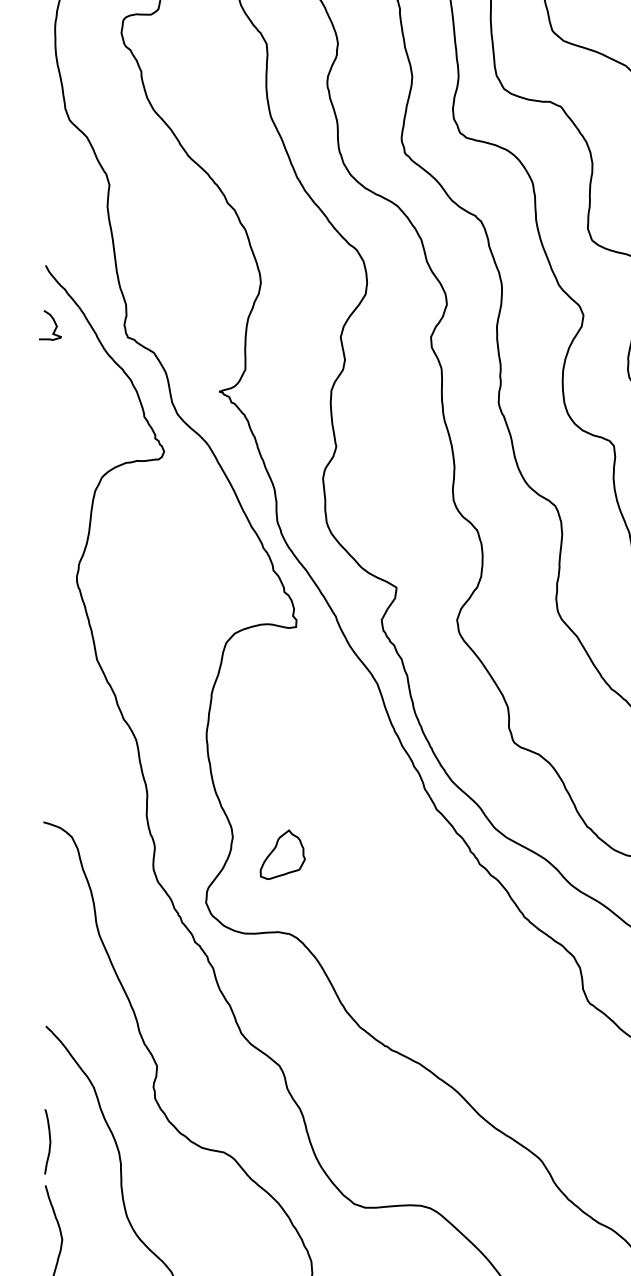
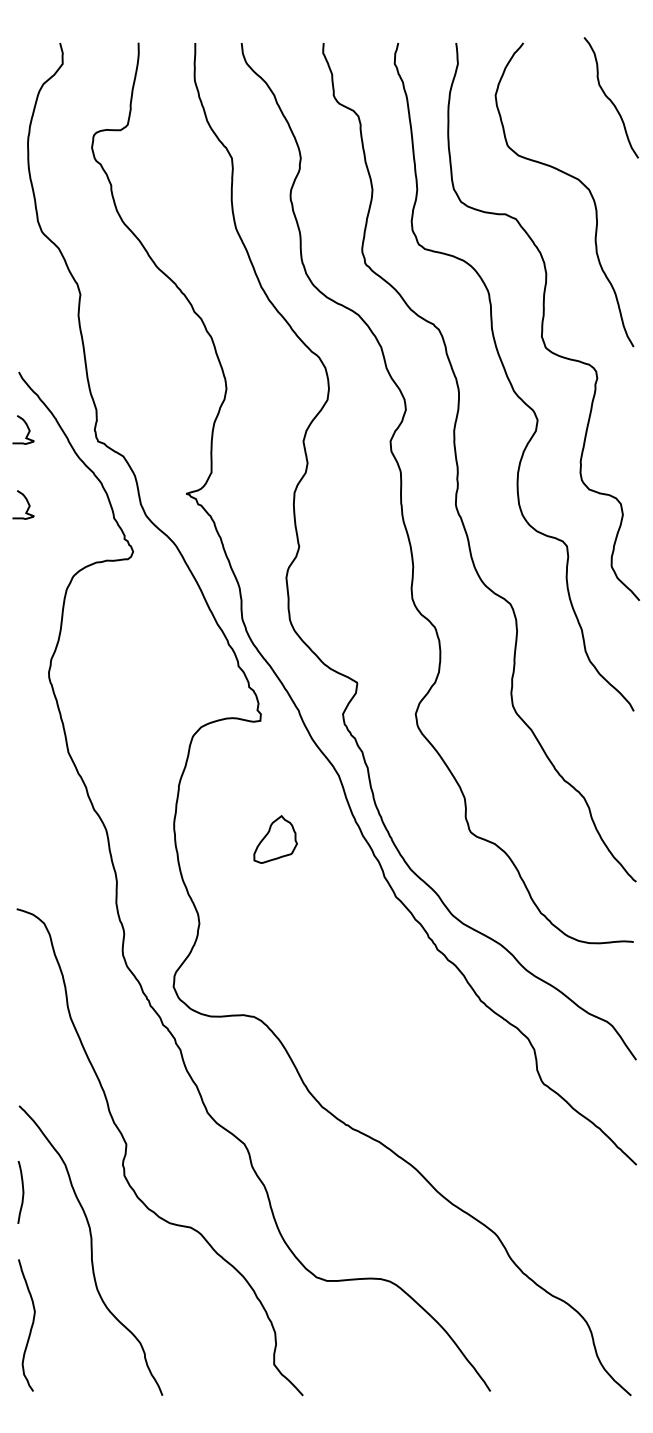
curve: (54, 401) -> (27, 503), added
part: (282, 854) -> (275, 839), moved
curve: (49, 1141) -> (22, 1192), moved

